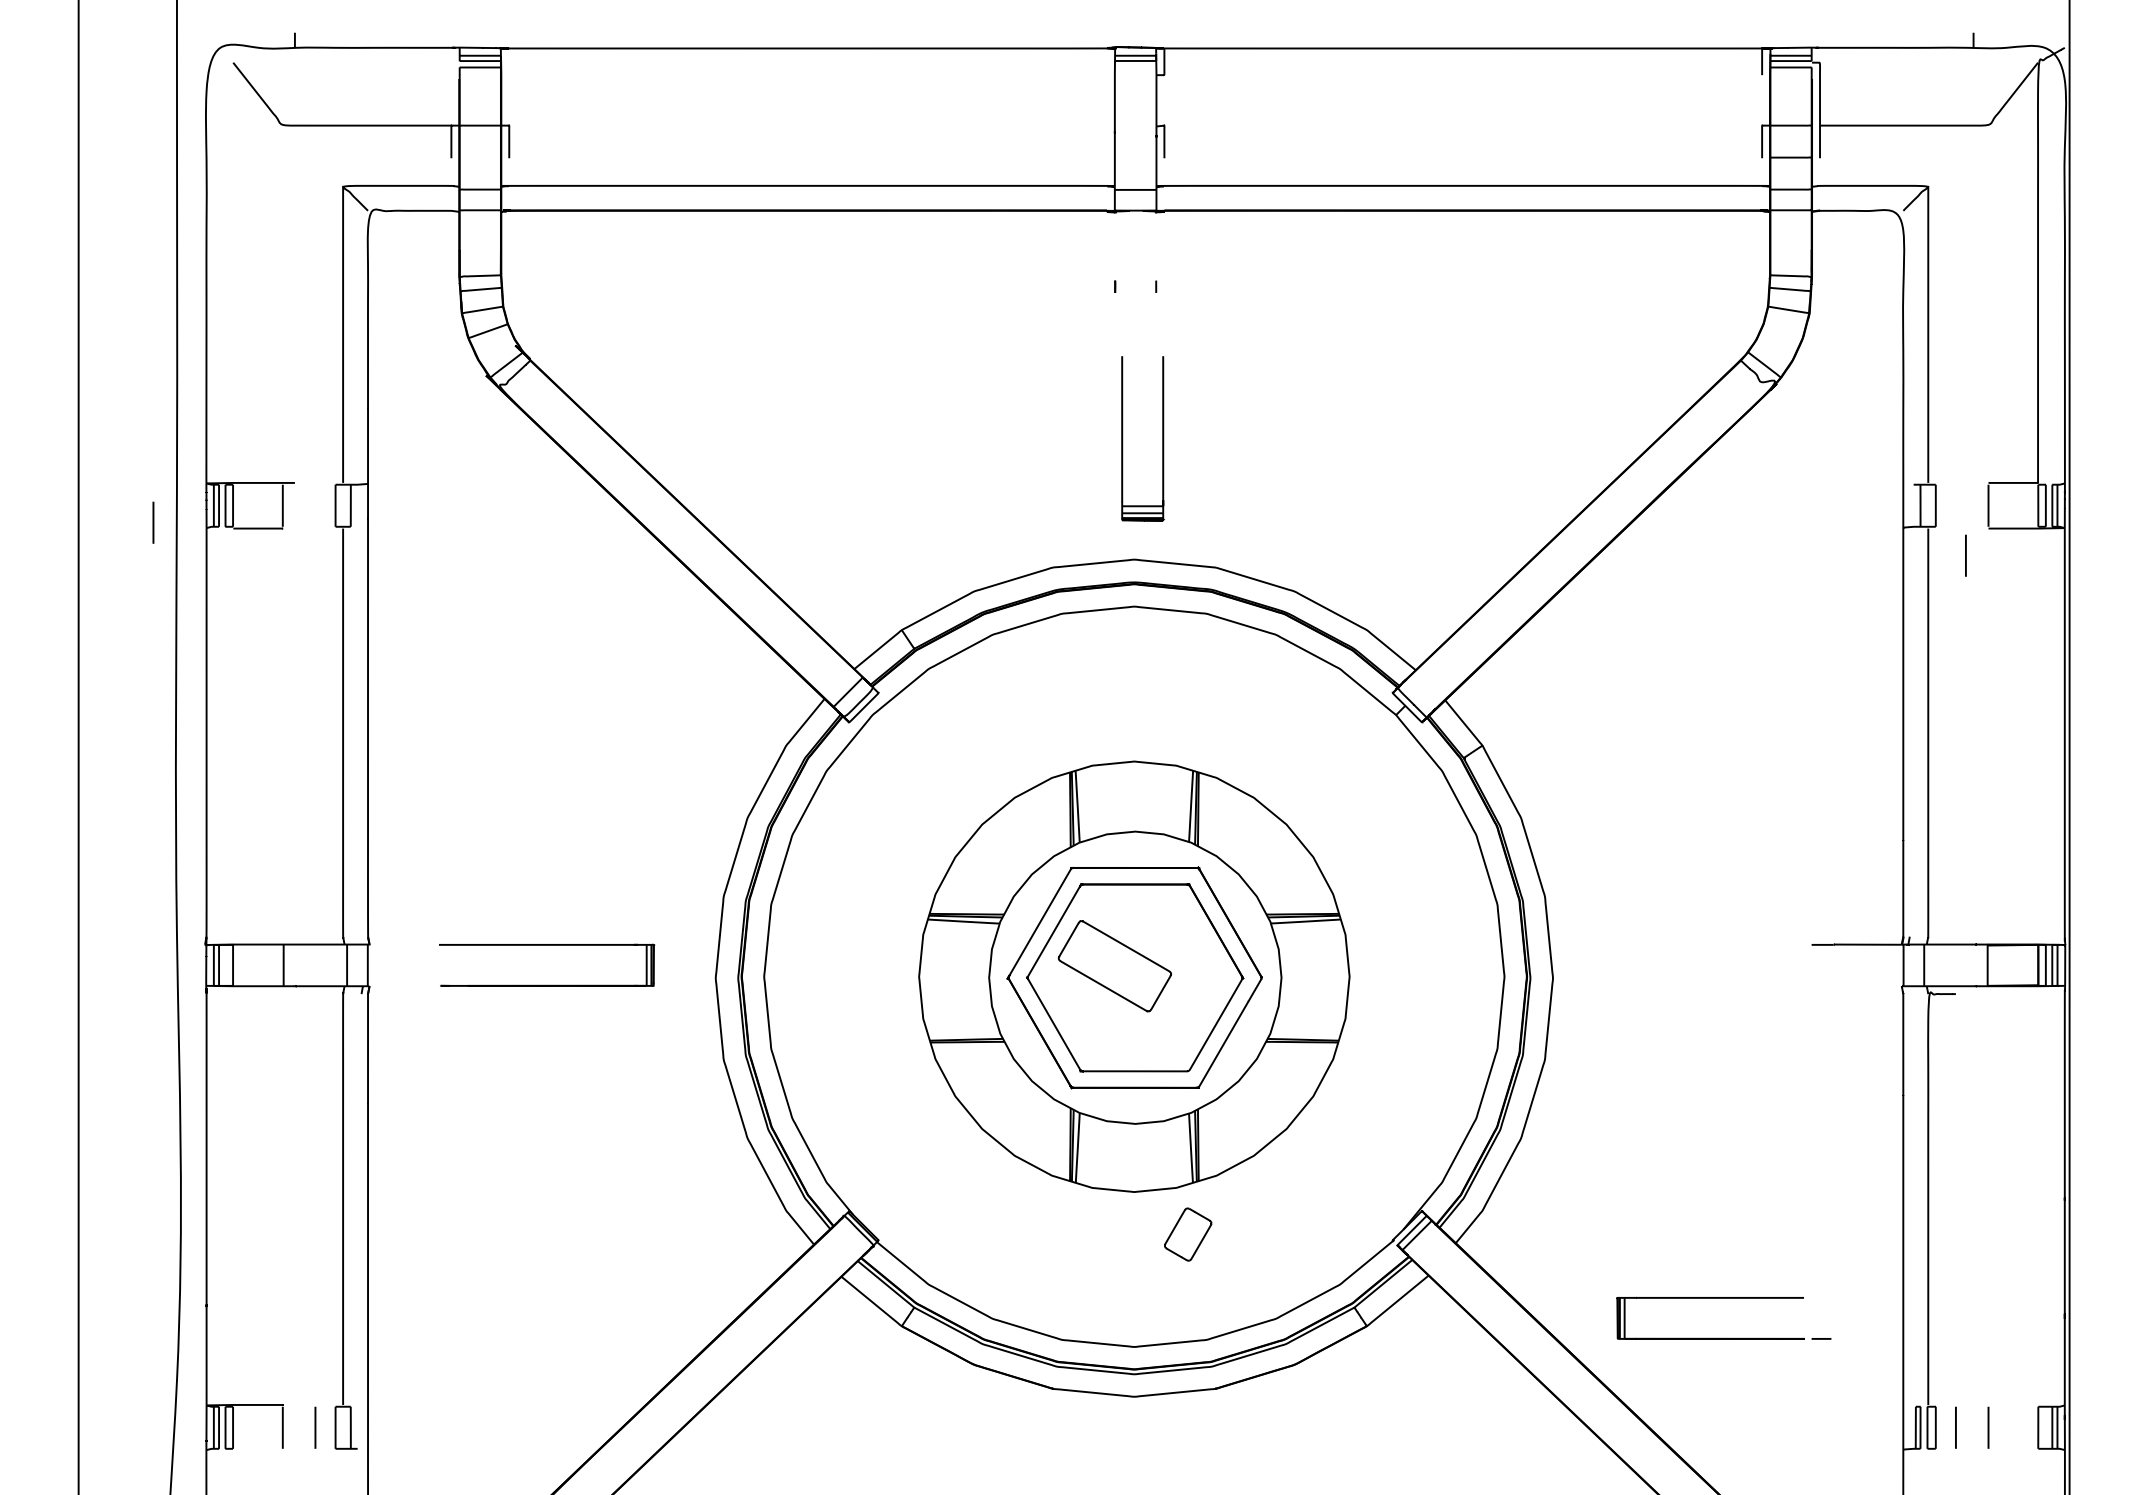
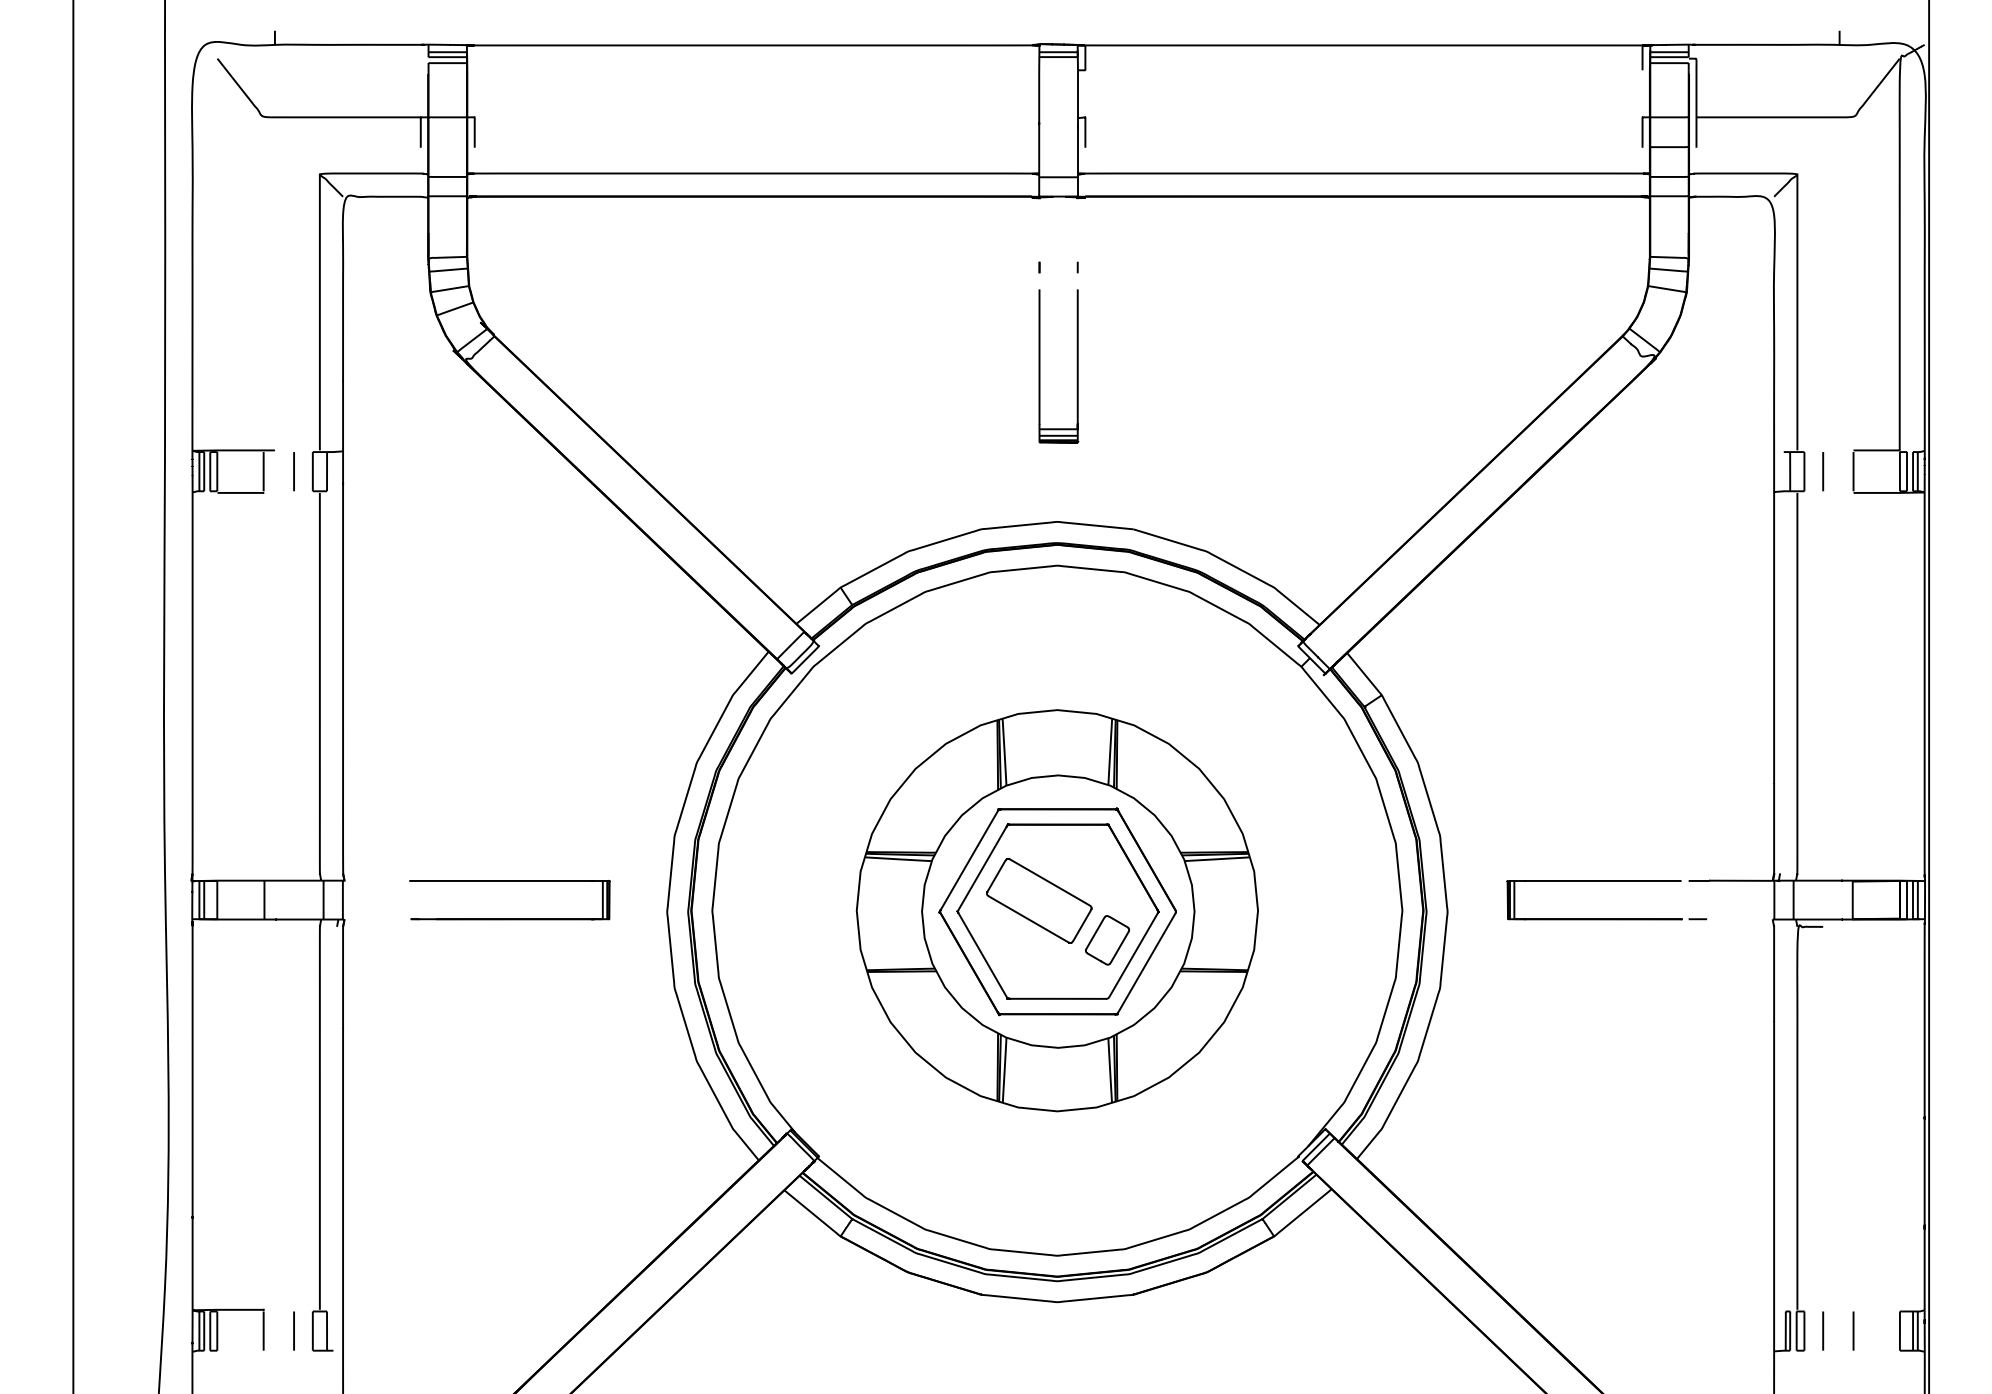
part: (1123, 438) -> (1040, 366), moved
line: (153, 522) -> (294, 471), moved
line: (1965, 555) -> (1822, 471), moved
part: (1188, 1234) -> (1107, 940), moved
part: (1723, 1298) -> (1606, 881), moved

